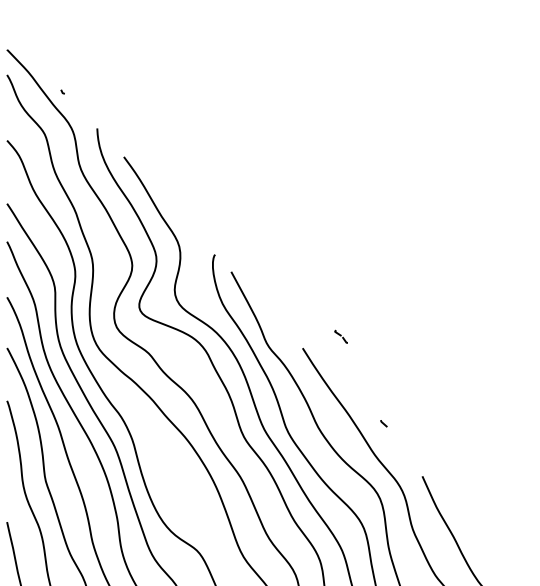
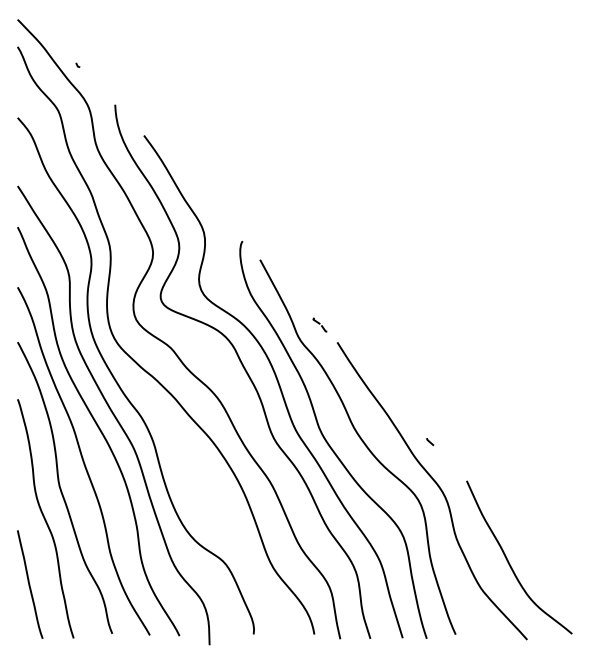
line: (340, 336) -> (319, 324), moved
line: (384, 424) -> (430, 442), moved

